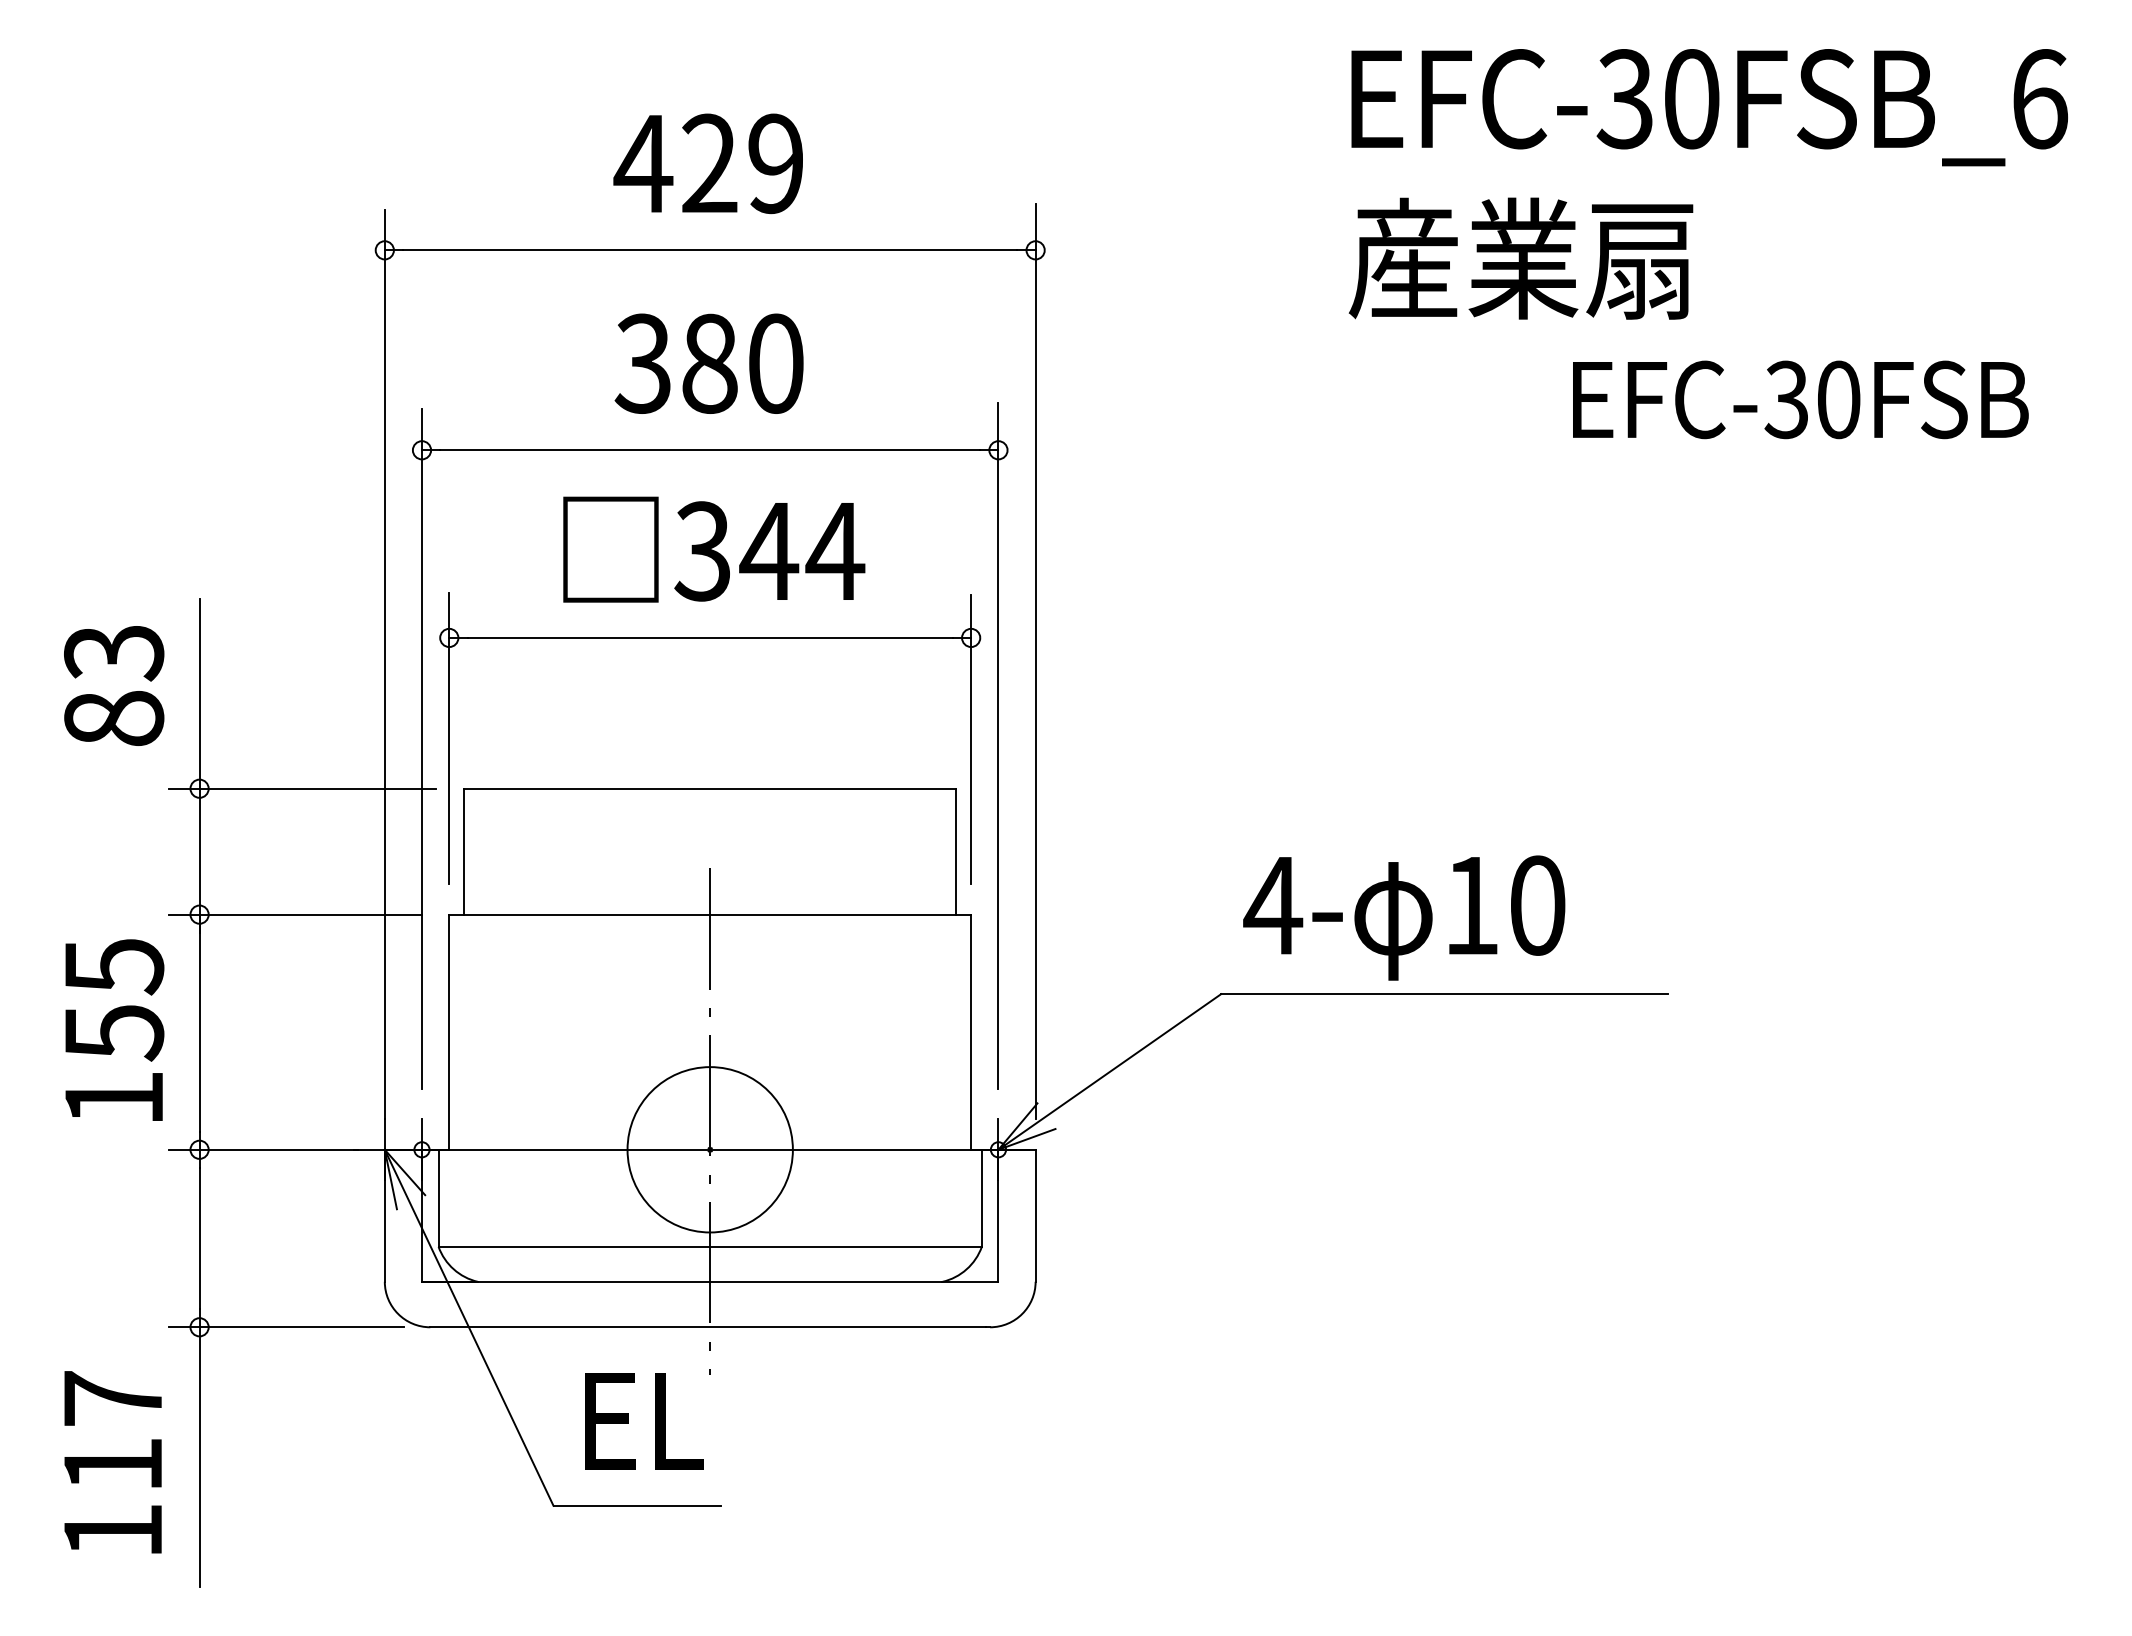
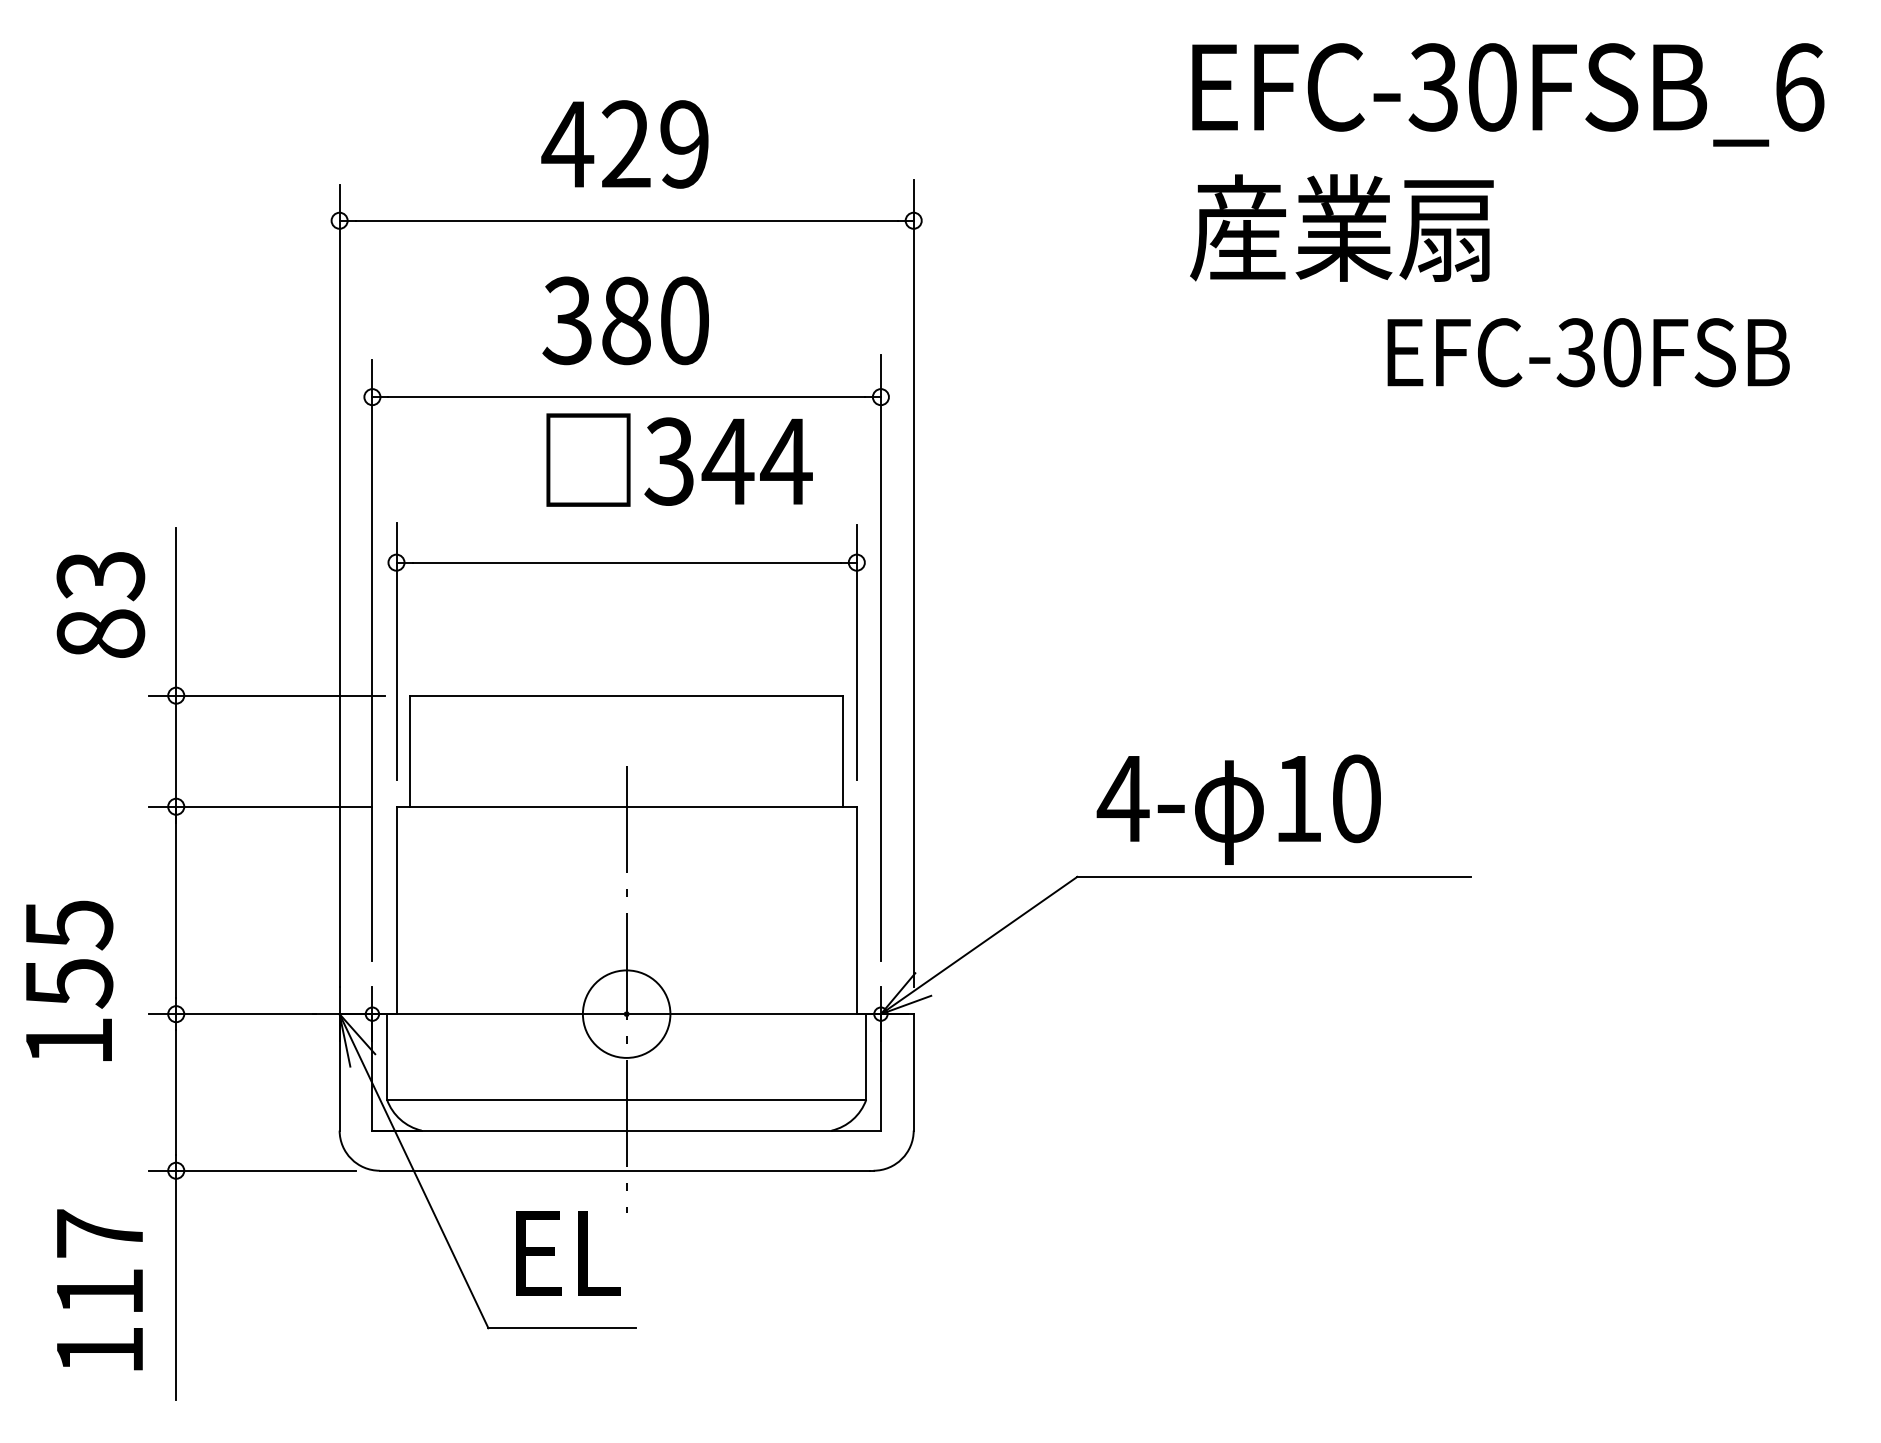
text: (714, 549) -> (679, 459), moved
text: (114, 1029) -> (69, 980), moved
circle: (709, 1149) -> (626, 1013), size x0.6

